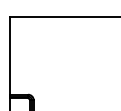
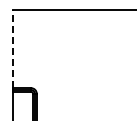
line: (9, 55) -> (12, 48), solid -> dashed

